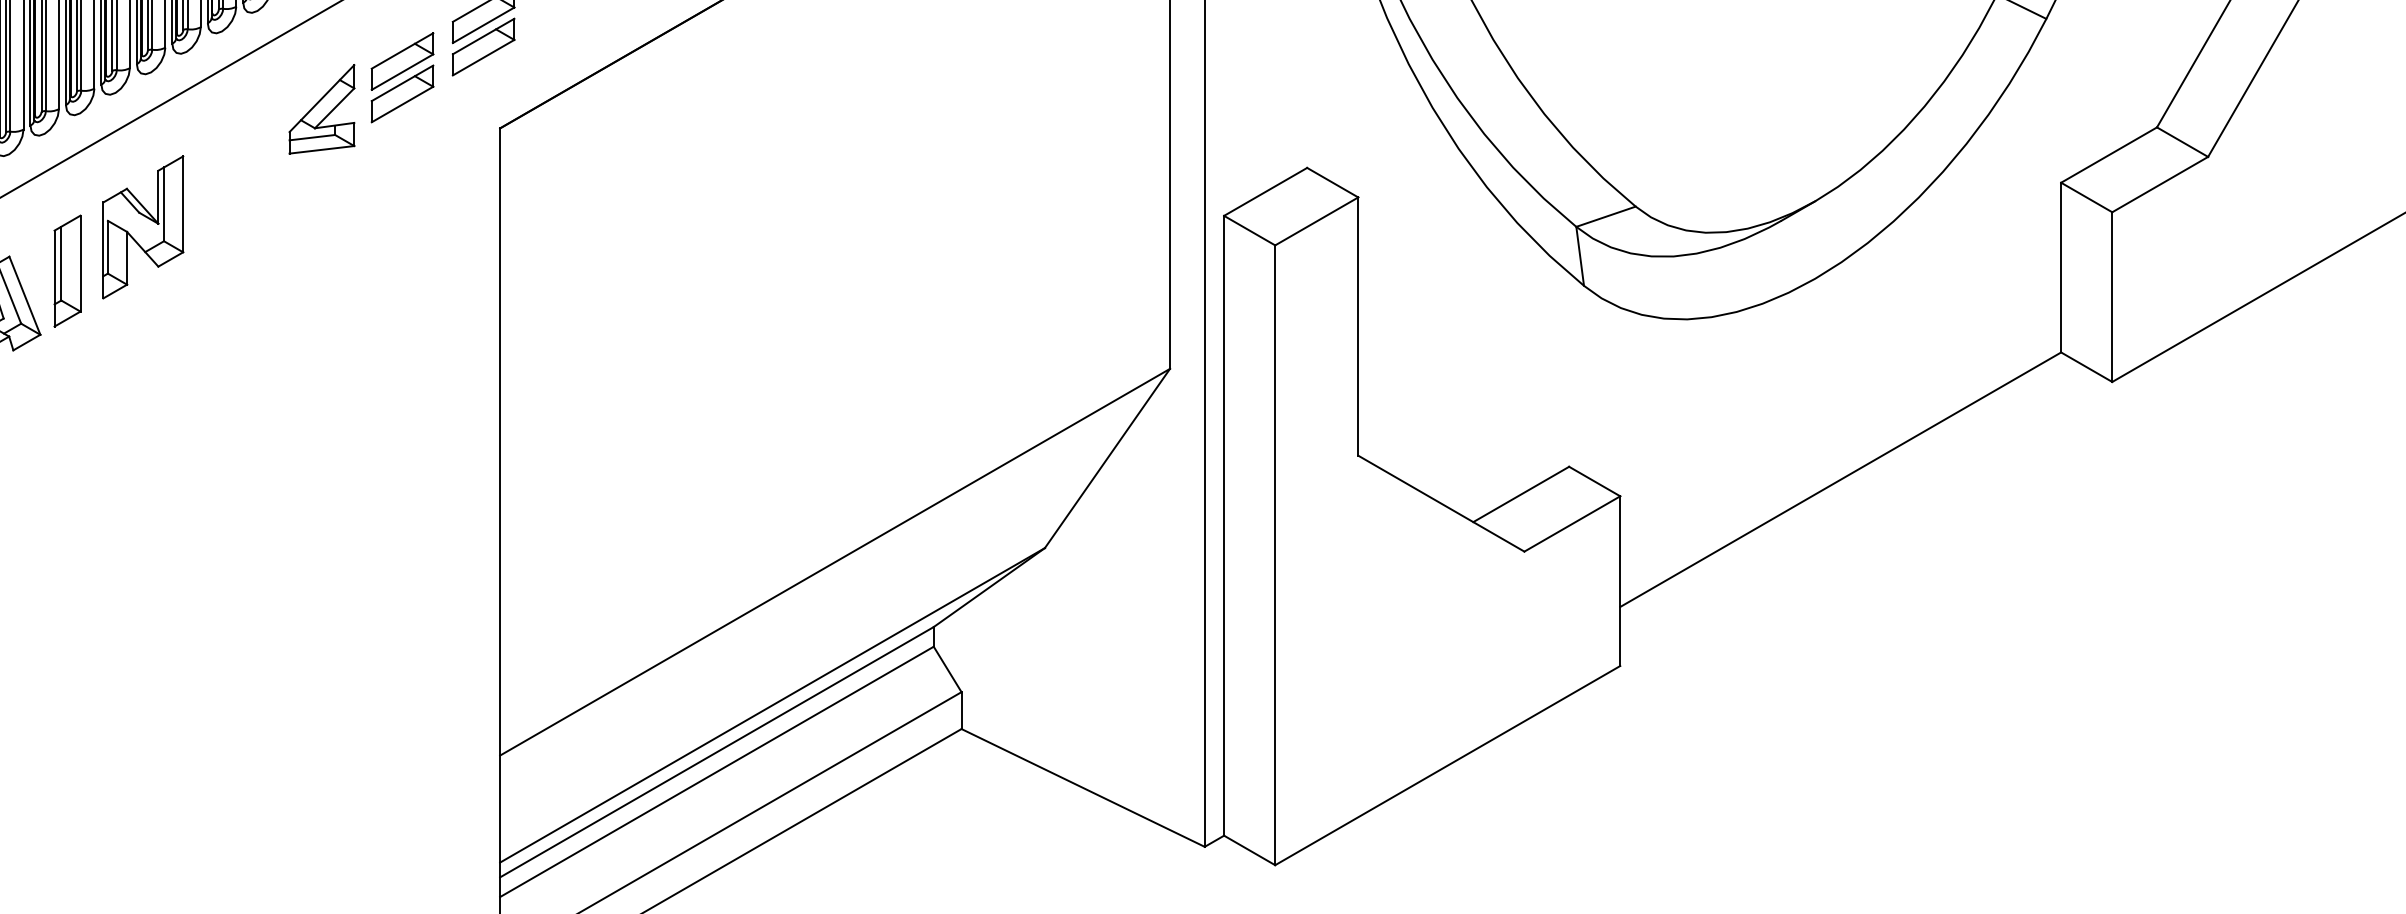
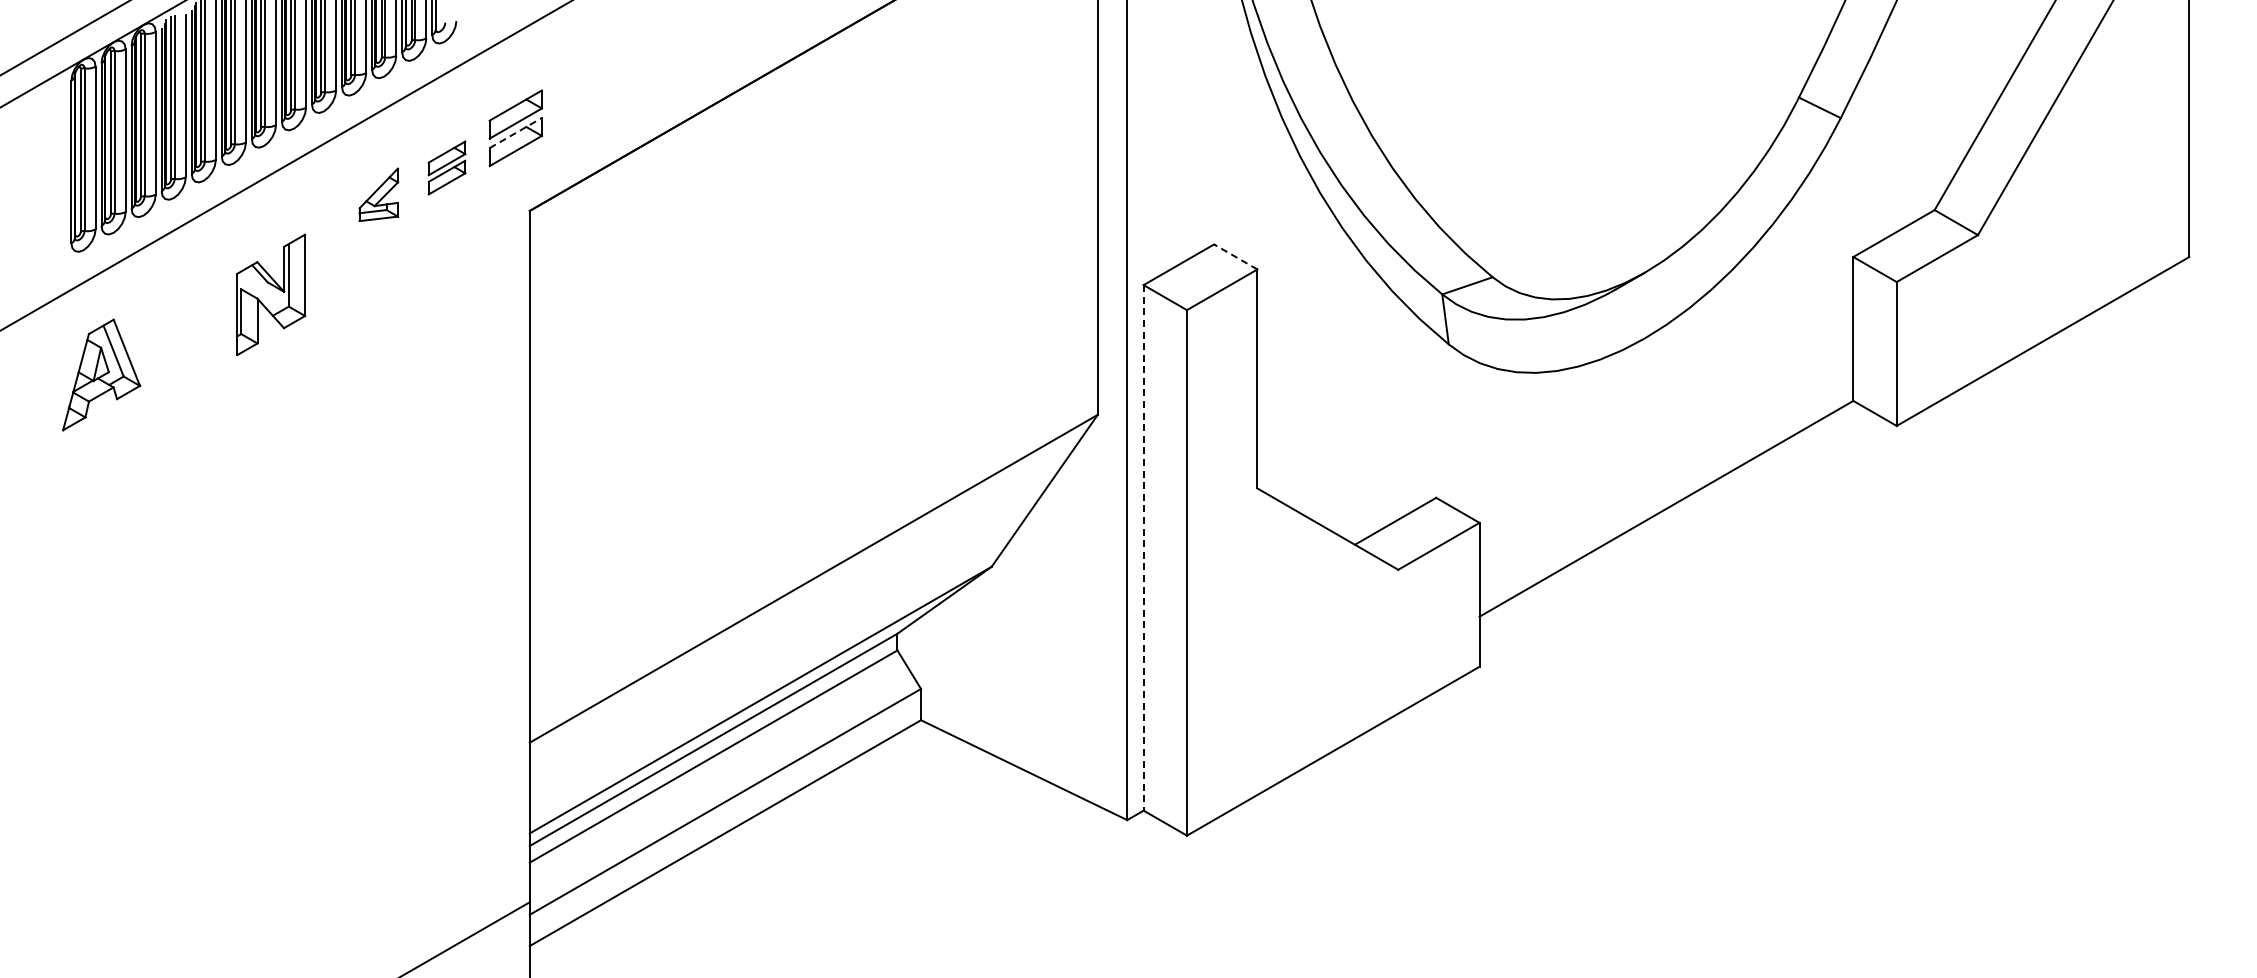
line: (484, 35) -> (516, 132), solid -> dashed
part: (401, 77) -> (446, 167), size x0.7
part: (321, 109) -> (378, 194), size x0.7
line: (1332, 182) -> (1235, 256), solid -> dashed
part: (143, 226) -> (271, 294), moved
part: (68, 270) -> (163, 331), removed
line: (1223, 525) -> (1143, 547), solid -> dashed

